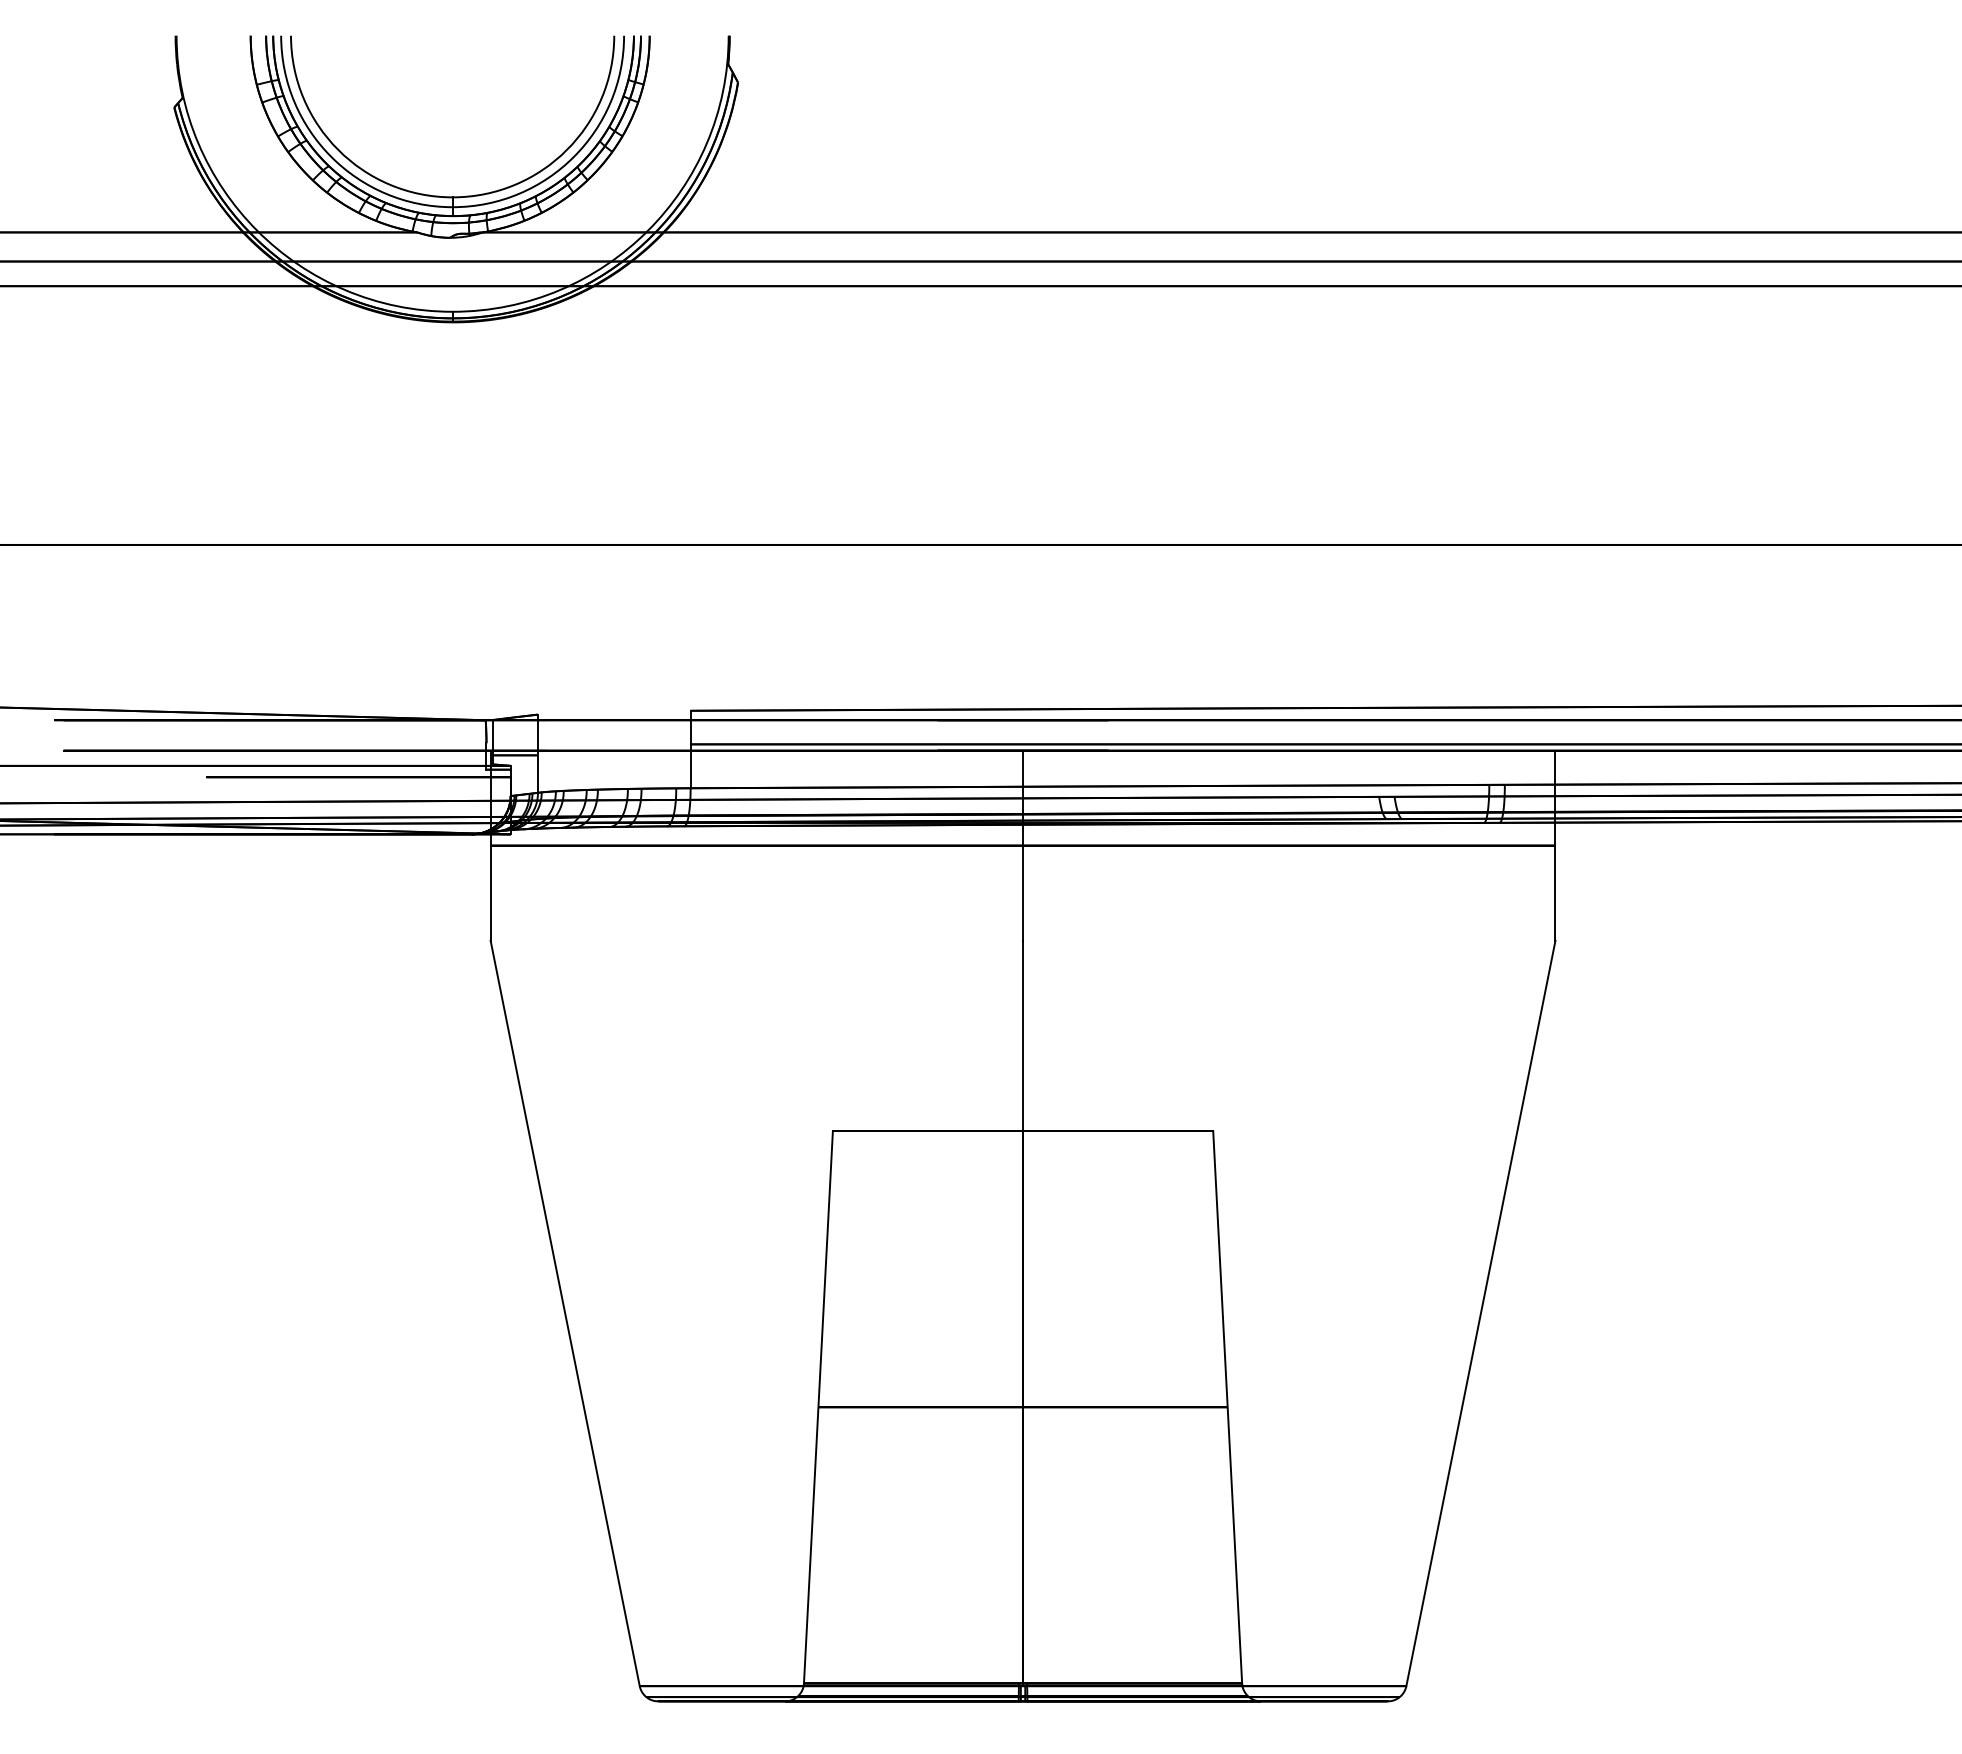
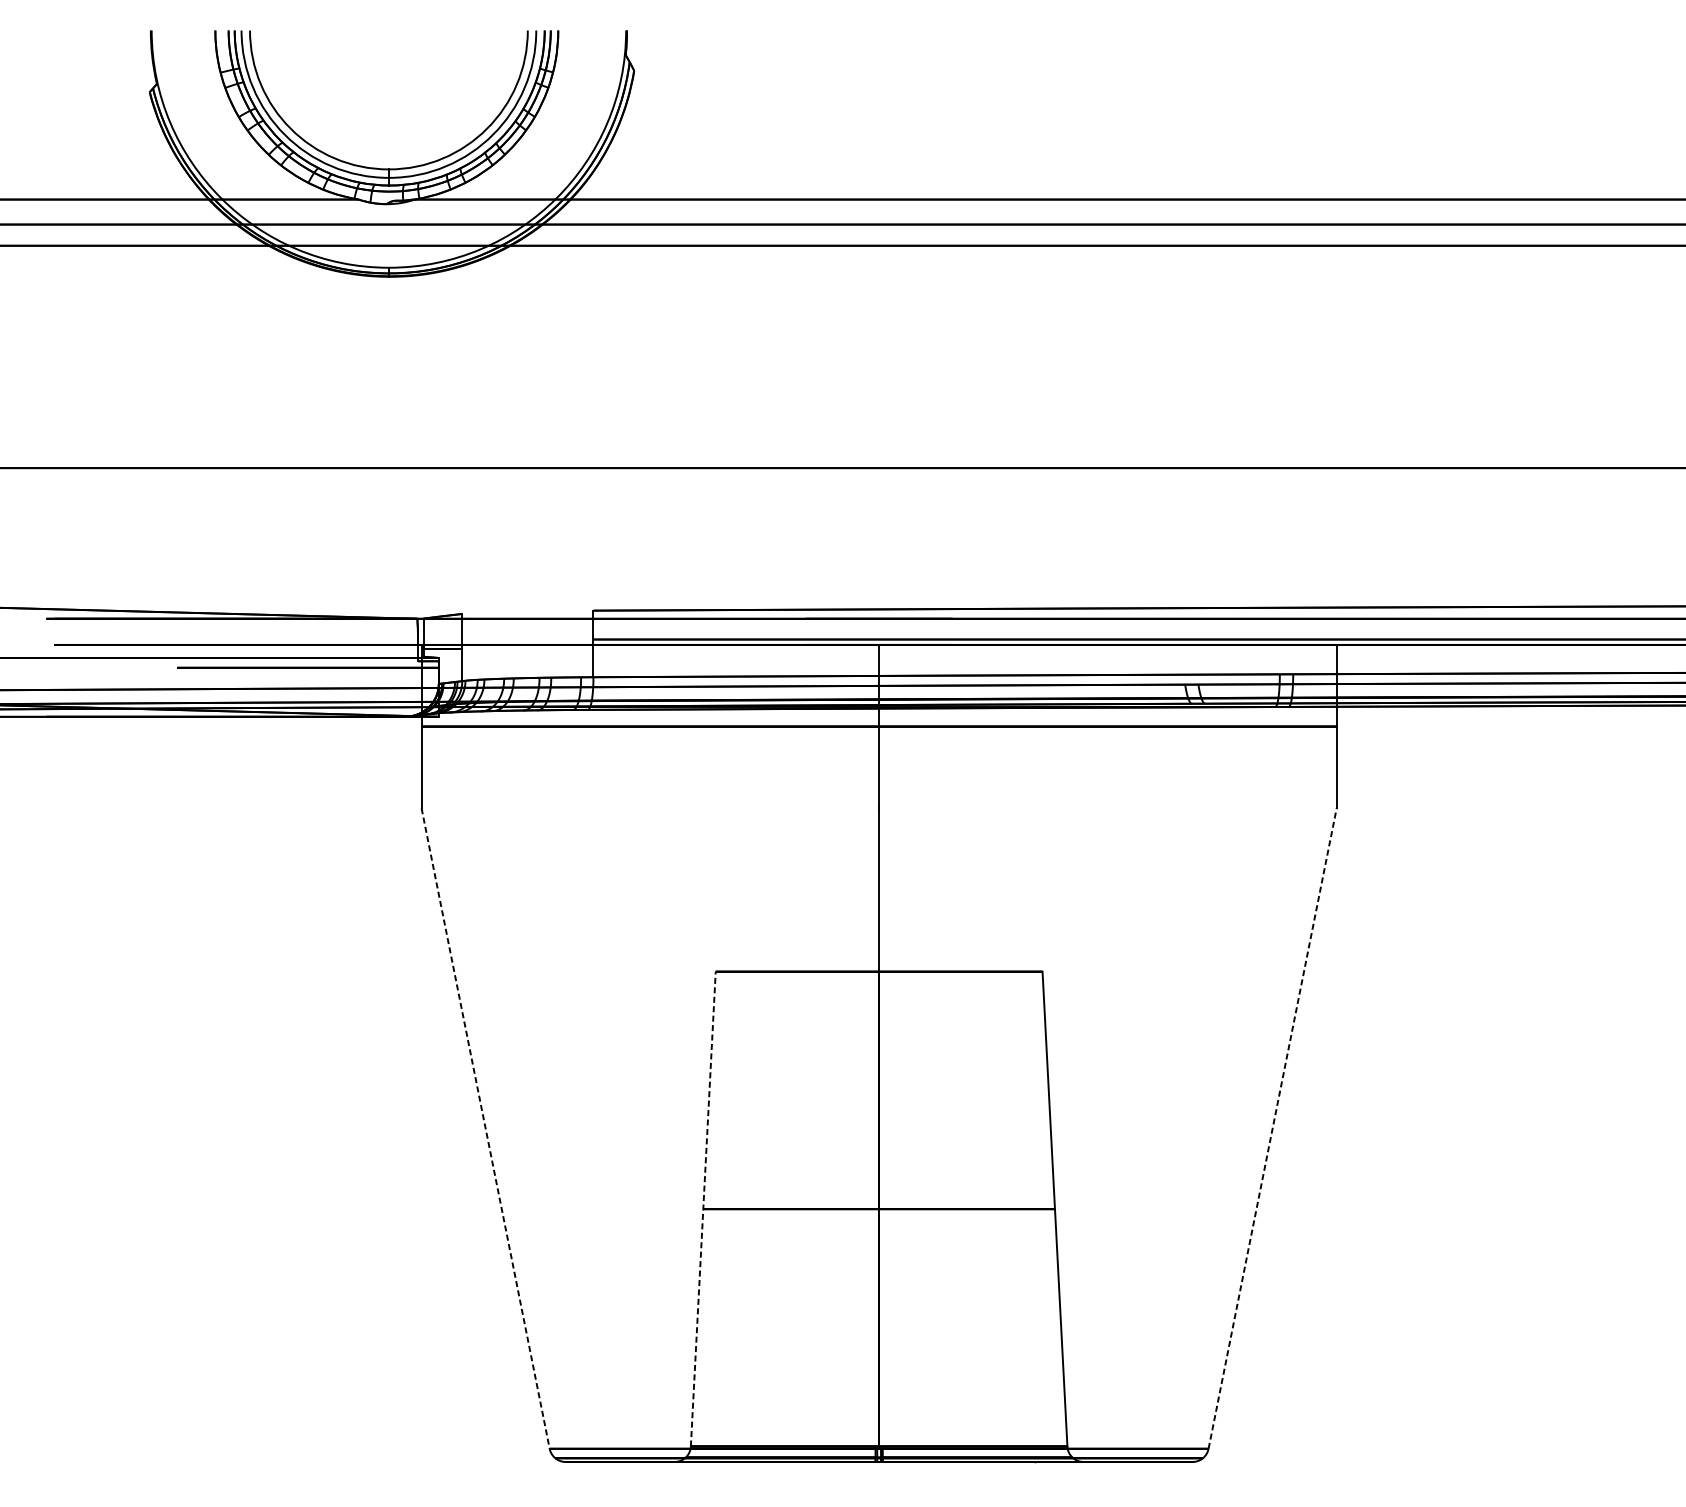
line: (1481, 1312) -> (1273, 1127), solid -> dashed
line: (565, 1313) -> (485, 1128), solid -> dashed
line: (818, 1407) -> (703, 1209), solid -> dashed

